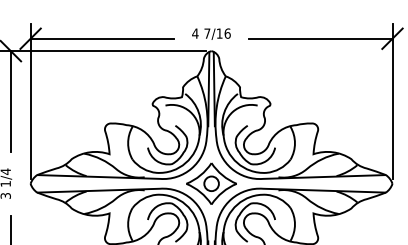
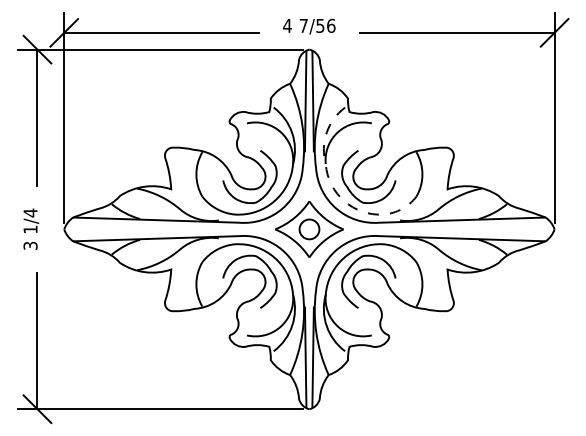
text: (219, 34) -> (320, 26), 7/16 -> 7/56
line: (230, 155) -> (335, 191), solid -> dashed

